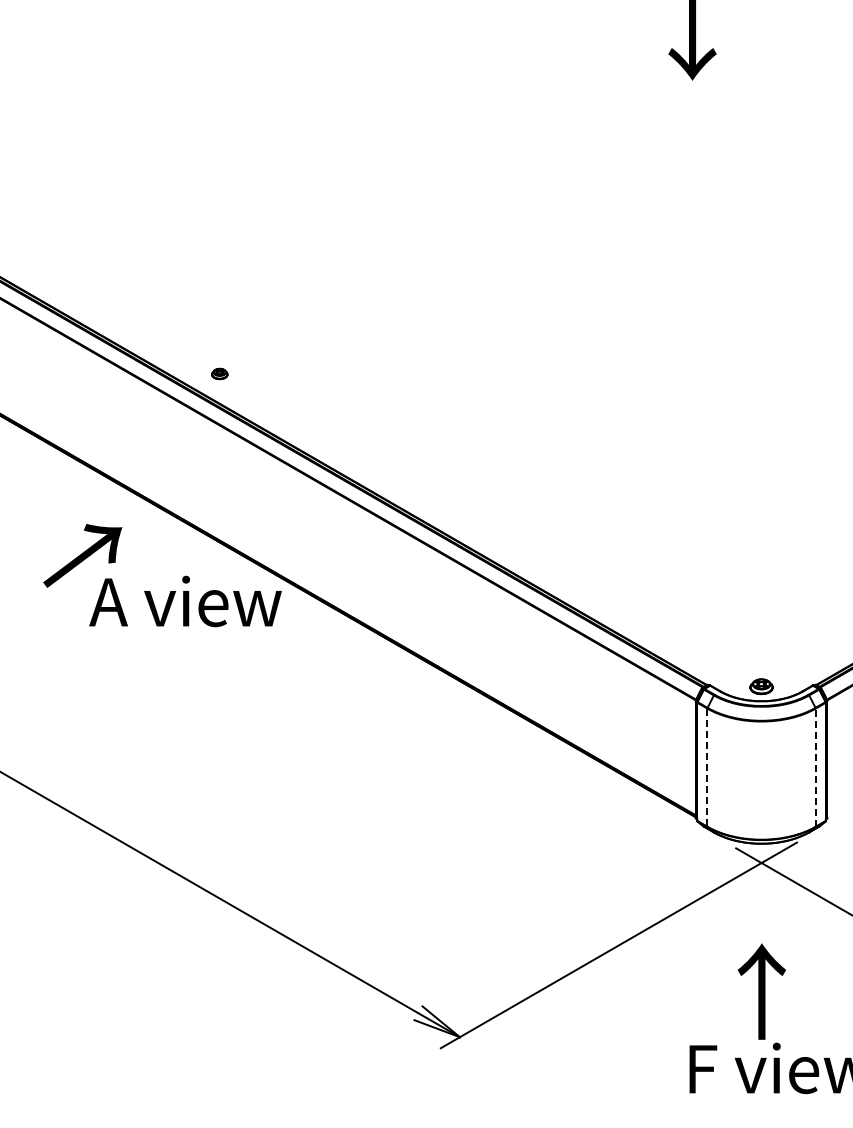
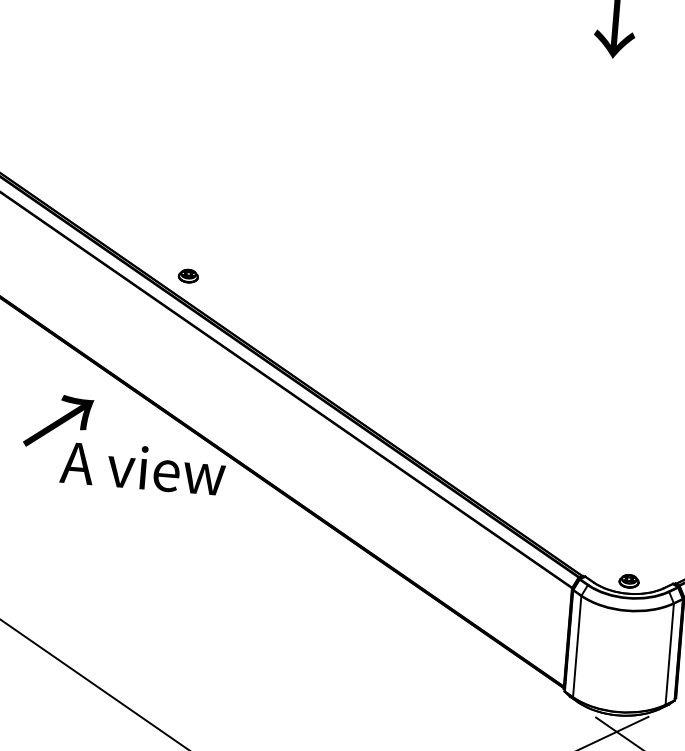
part: (219, 373) -> (188, 275), size x1.43
line: (815, 767) -> (669, 654), dashed -> solid
line: (707, 768) -> (577, 647), dashed -> solid

